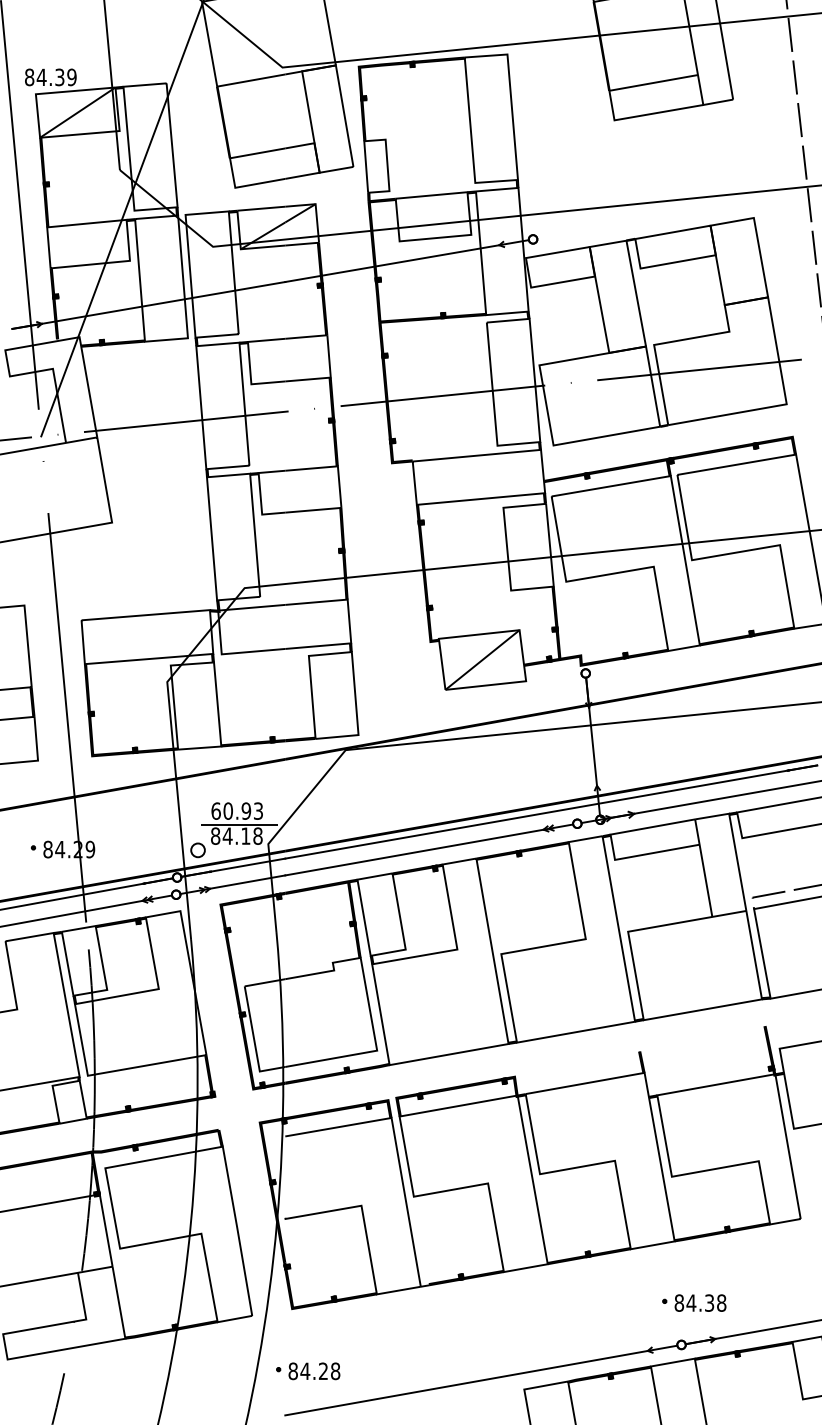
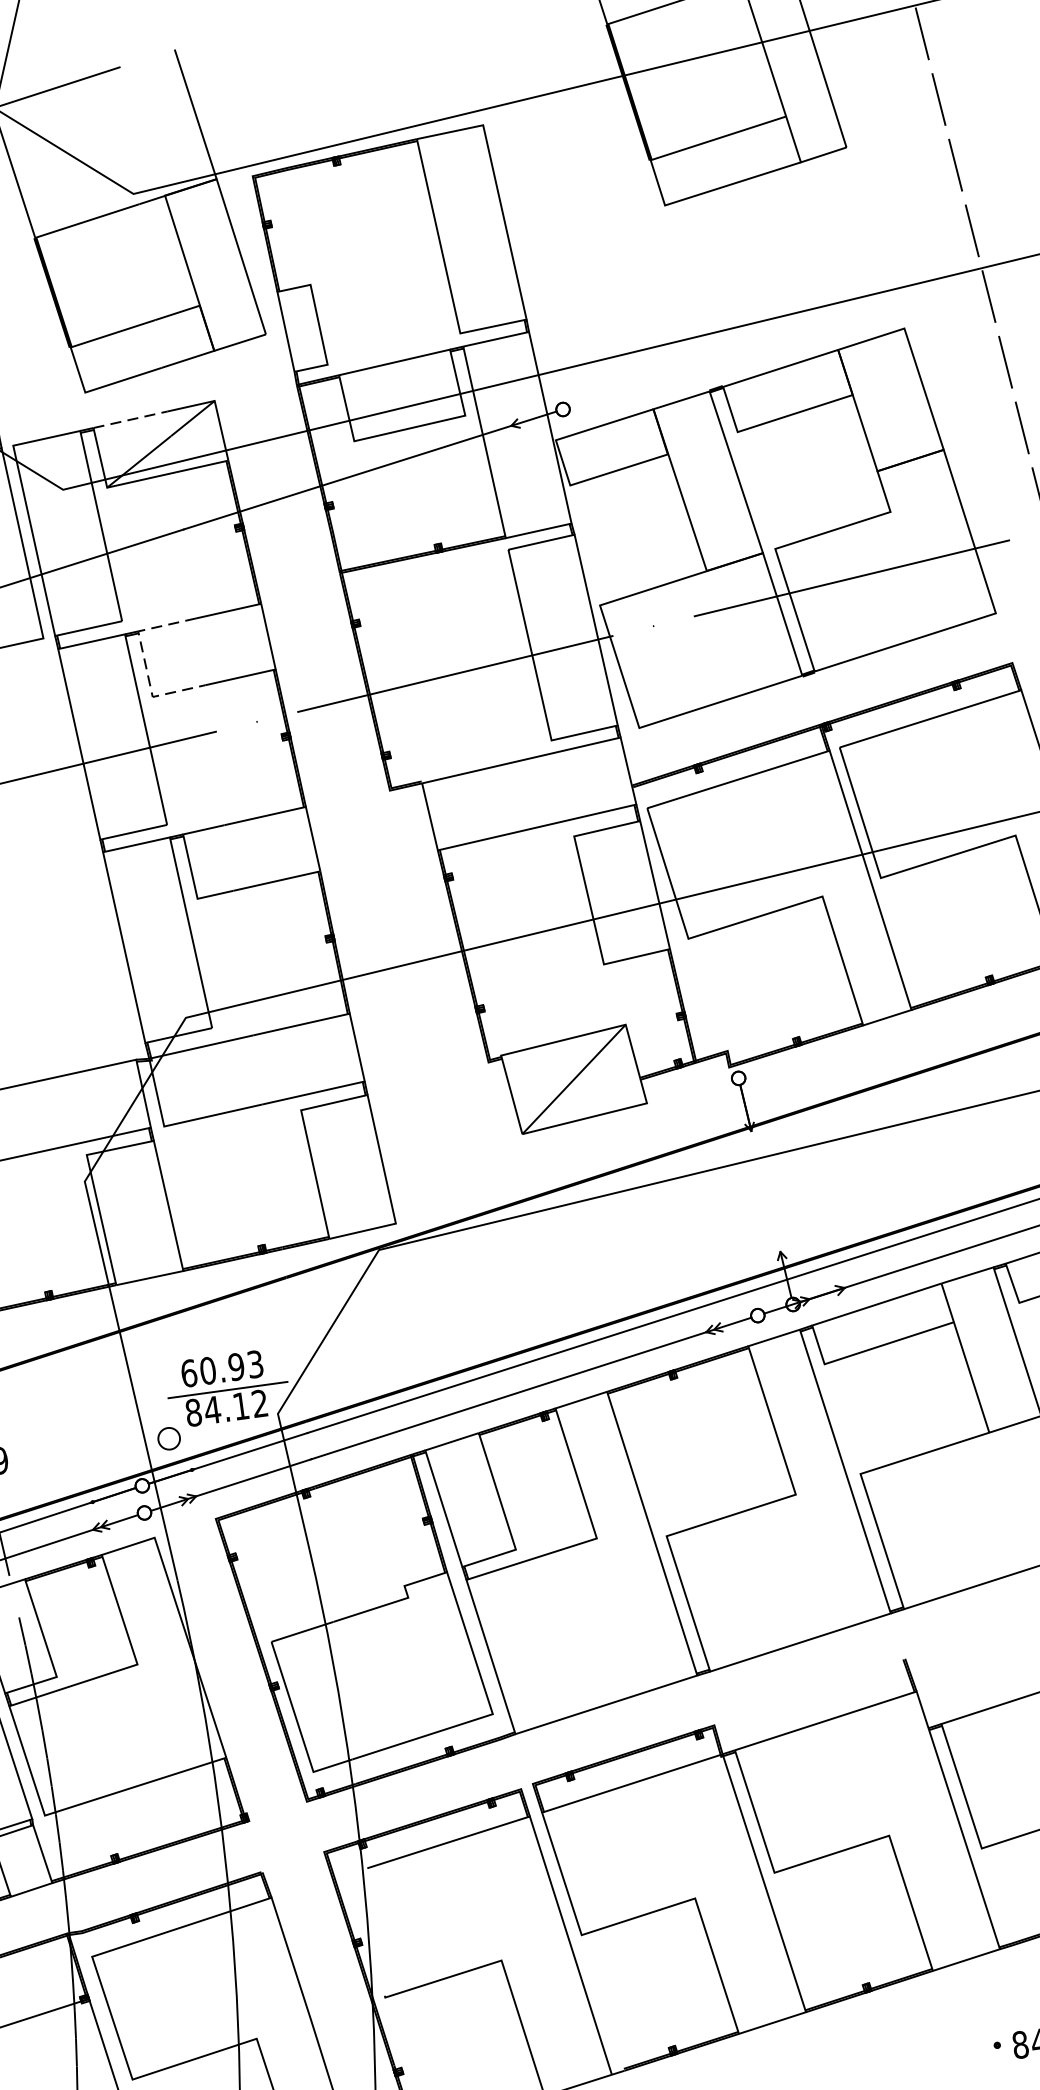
line: (261, 208) -> (130, 419), solid -> dashed
line: (249, 361) -> (144, 661), solid -> dashed
line: (593, 746) -> (766, 1191), removed
text: (257, 835) -> (259, 1402), 84.18 -> 84.12

